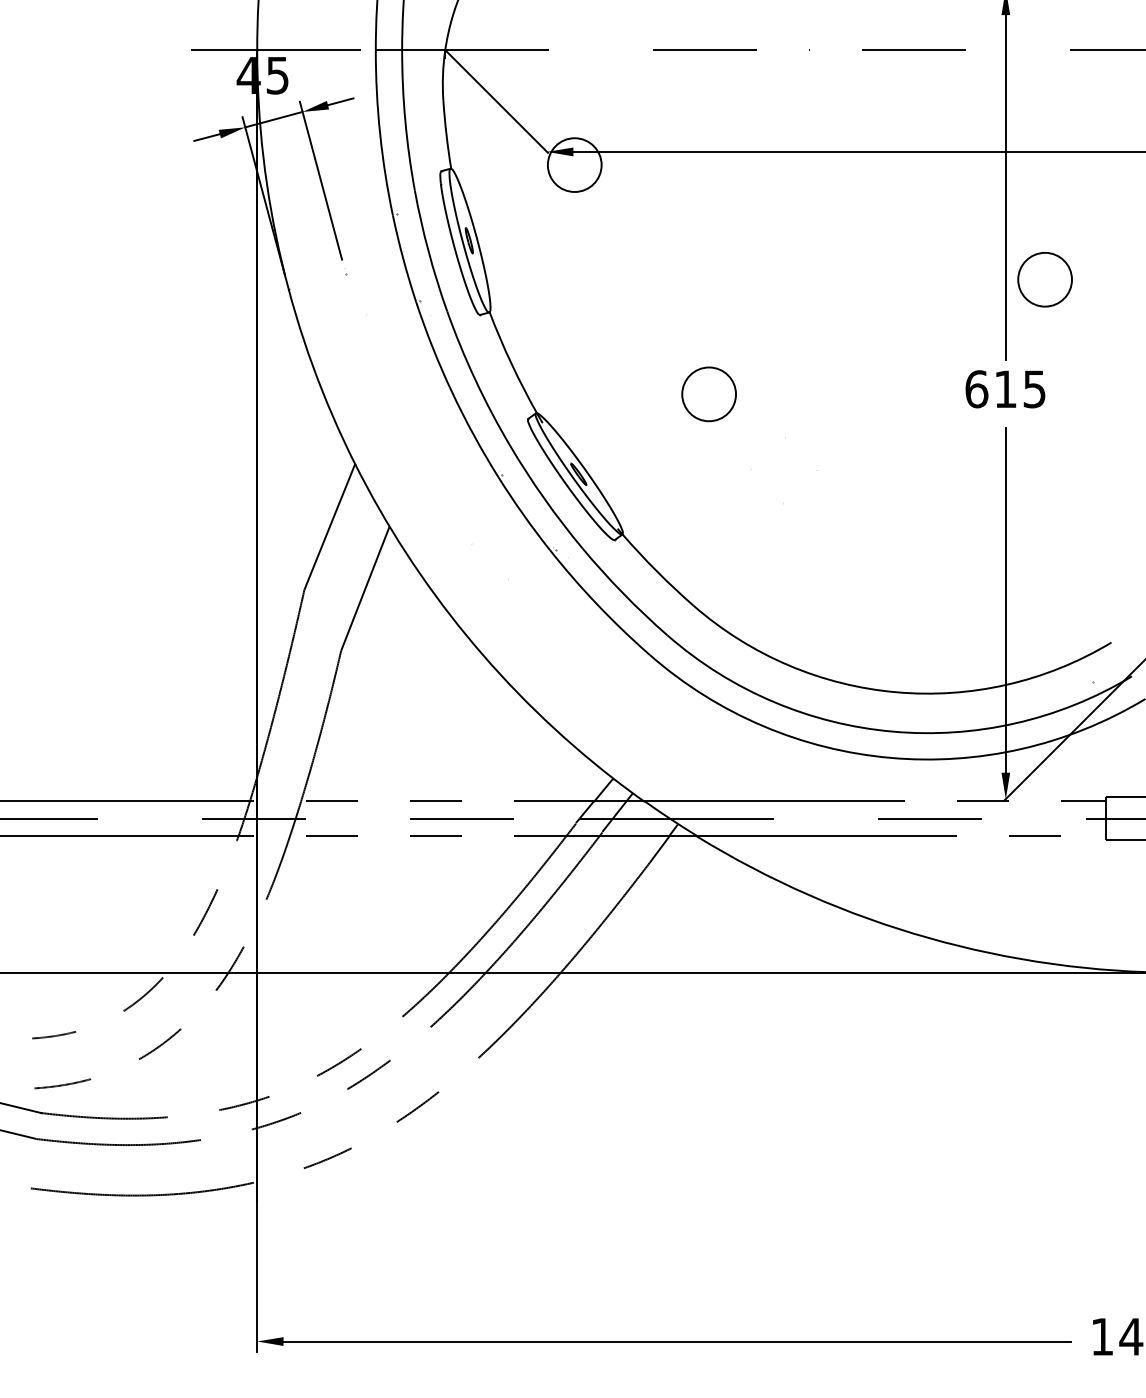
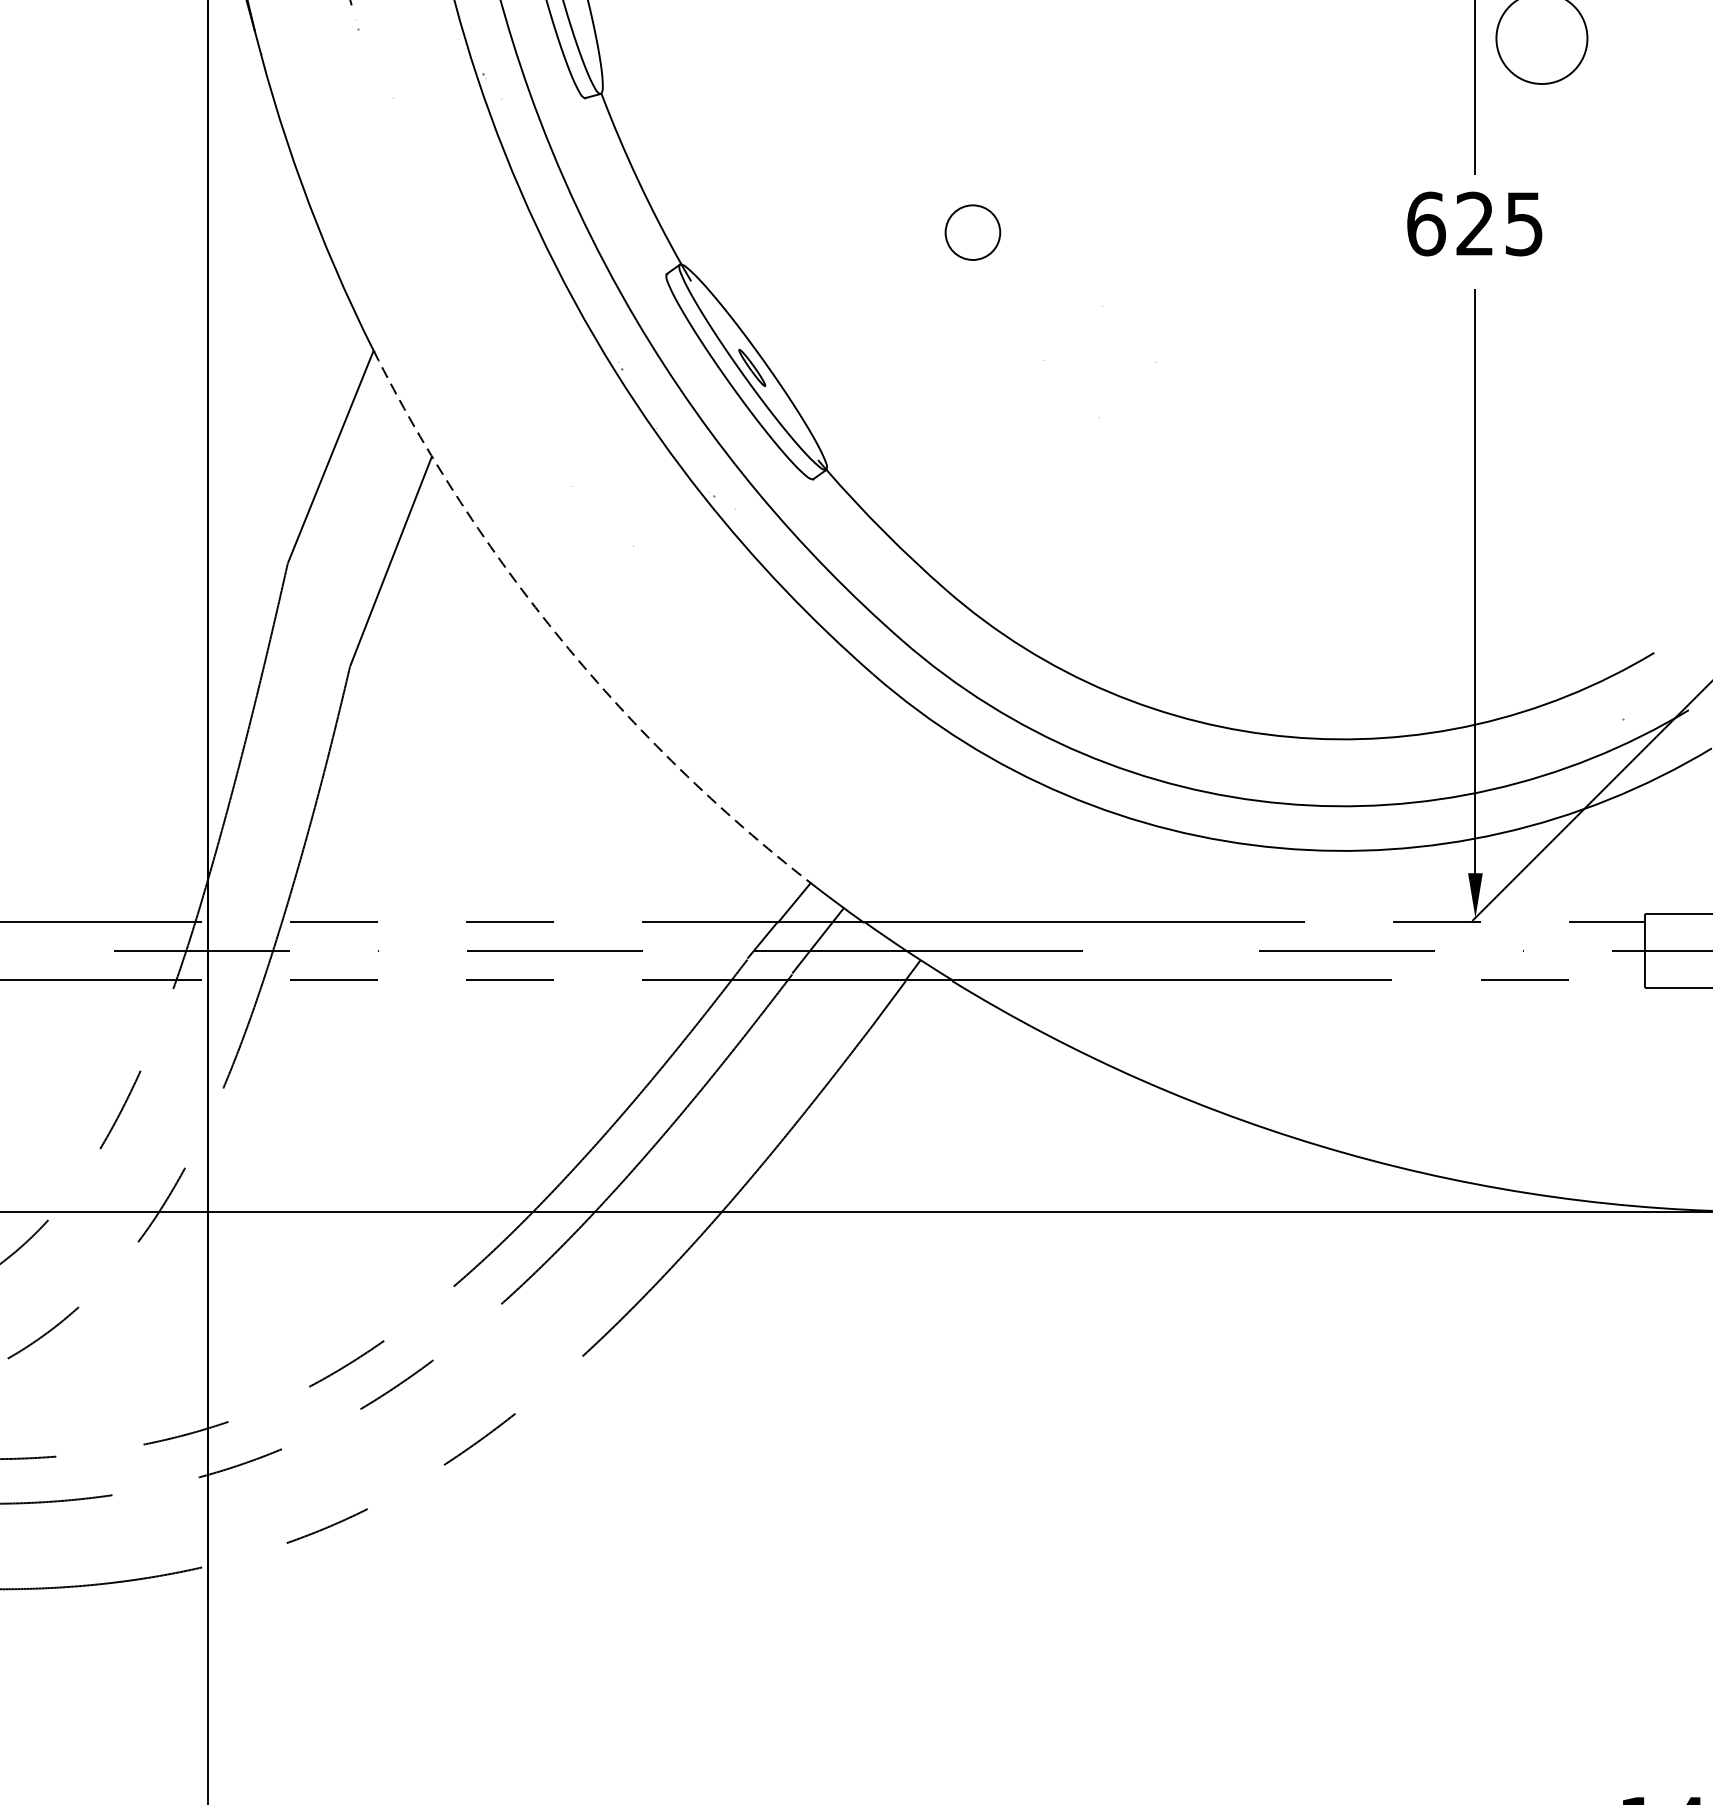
text: (1005, 388) -> (1474, 222), 615 -> 625
circle: (708, 394) -> (971, 232), size x0.6
arc: (466, 635) -> (562, 640), solid -> dashed

